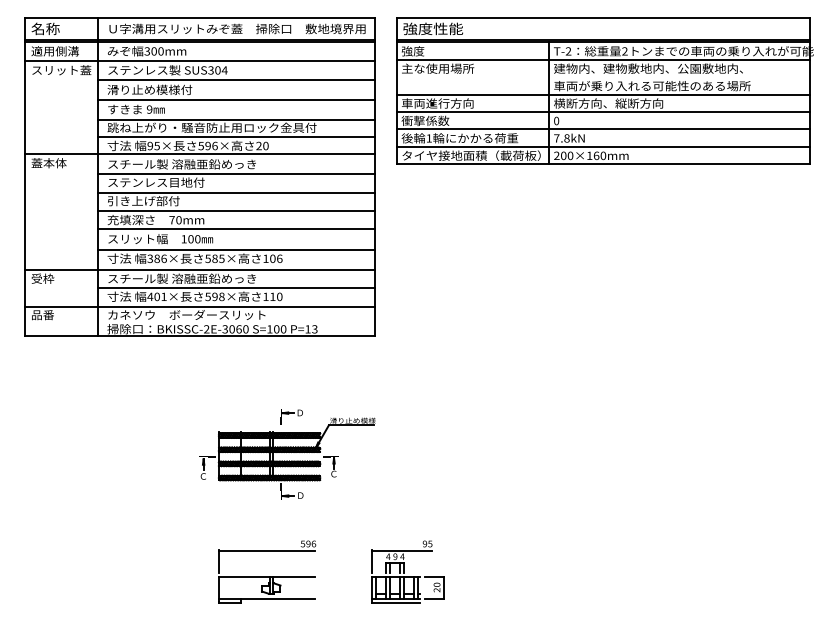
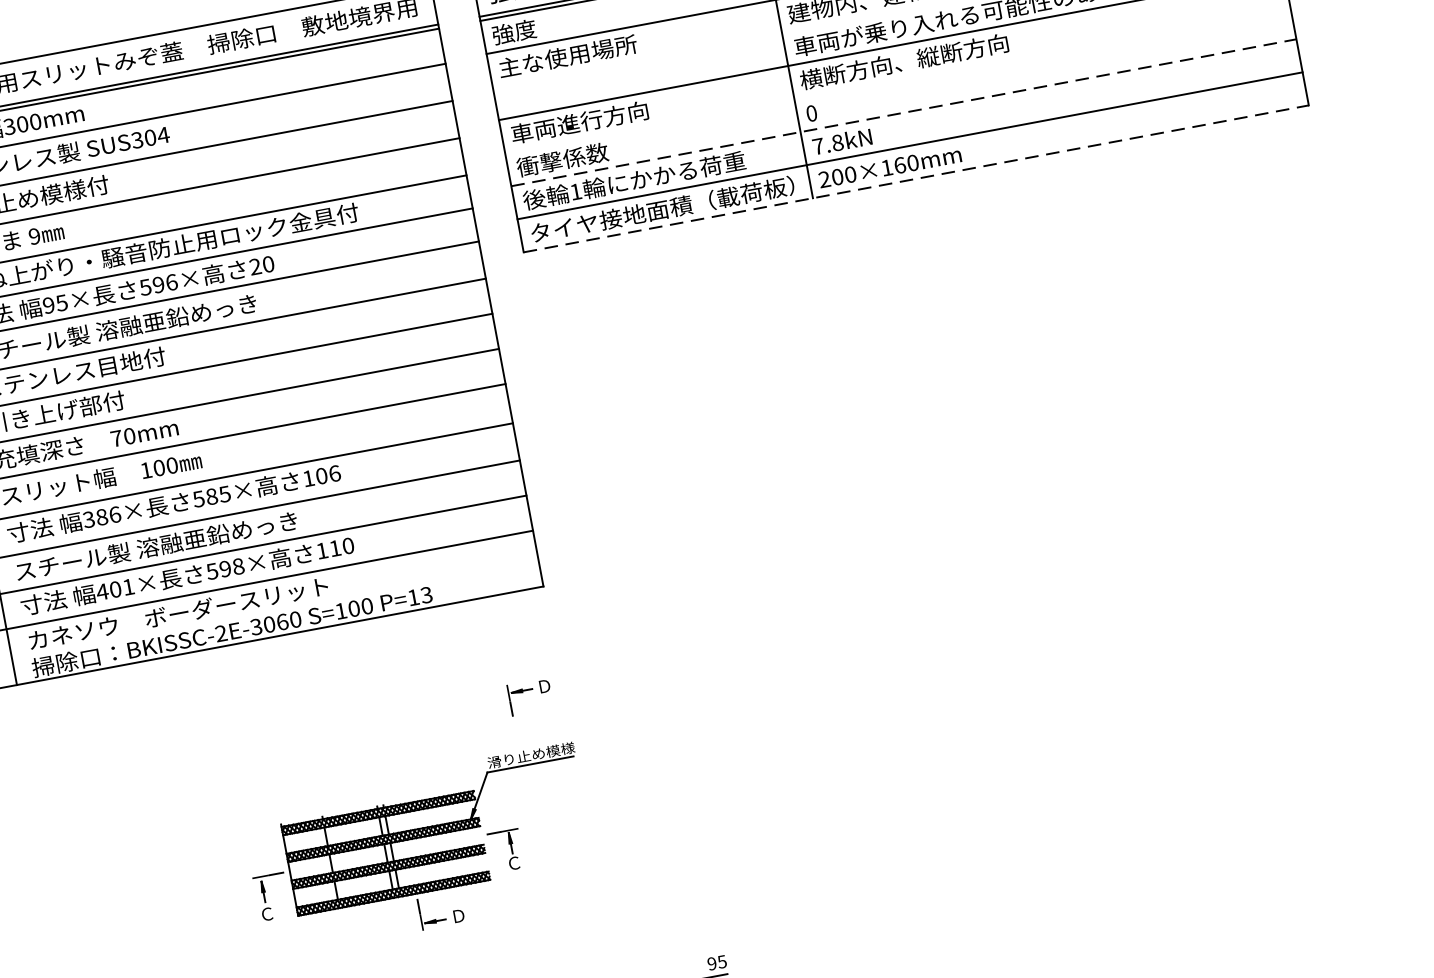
line: (603, 112) -> (897, 80), removed
line: (603, 129) -> (903, 112), solid -> dashed
line: (603, 164) -> (916, 179), solid -> dashed
part: (291, 416) -> (529, 696), moved

